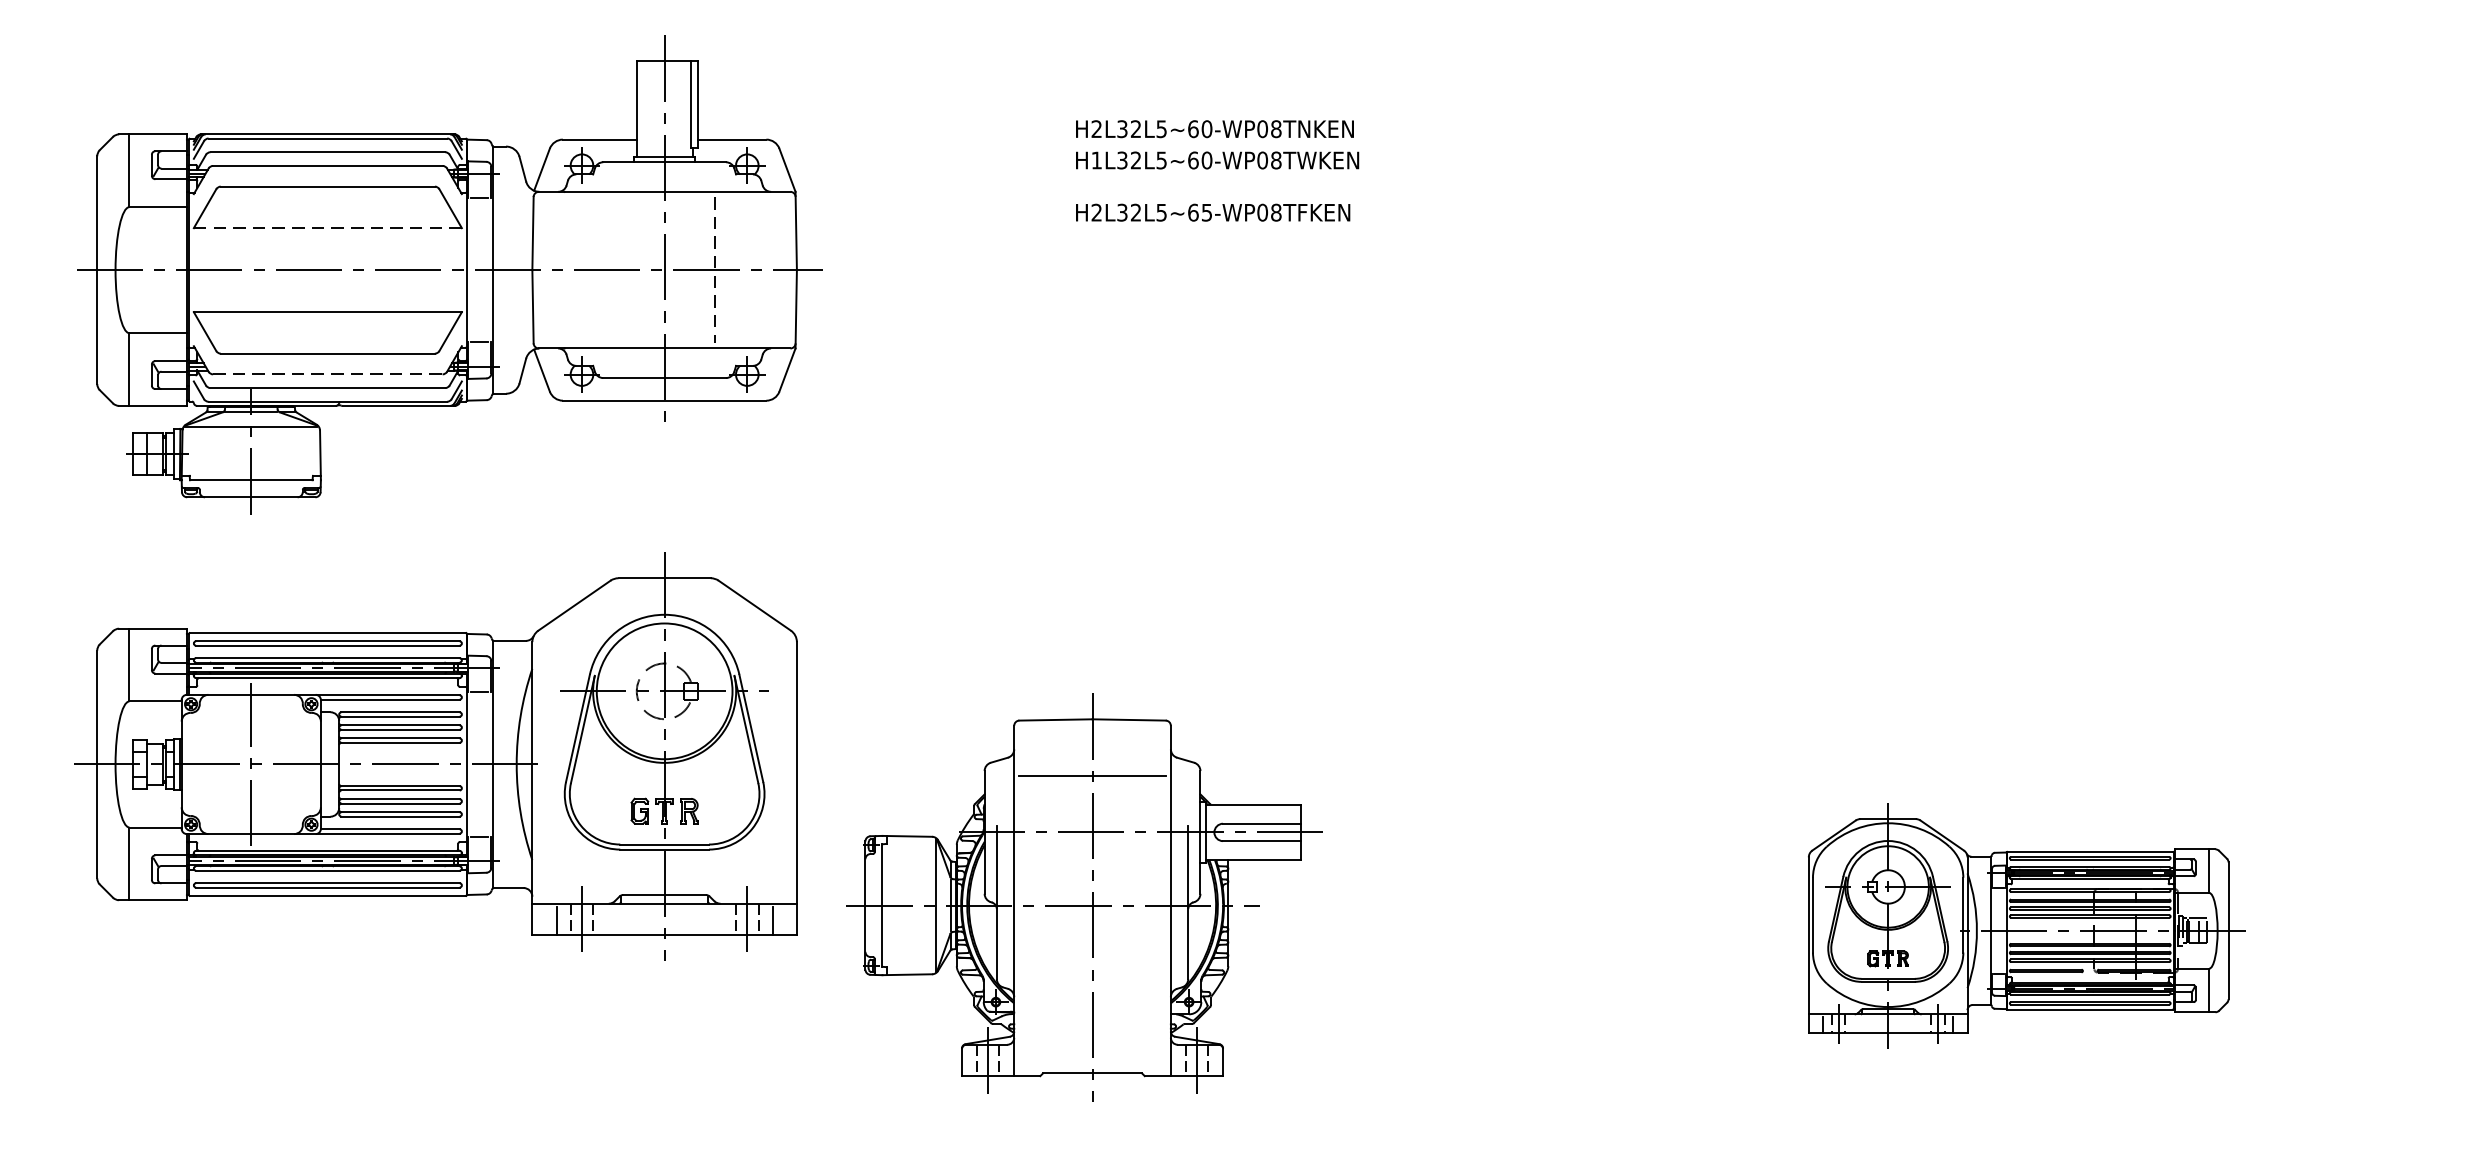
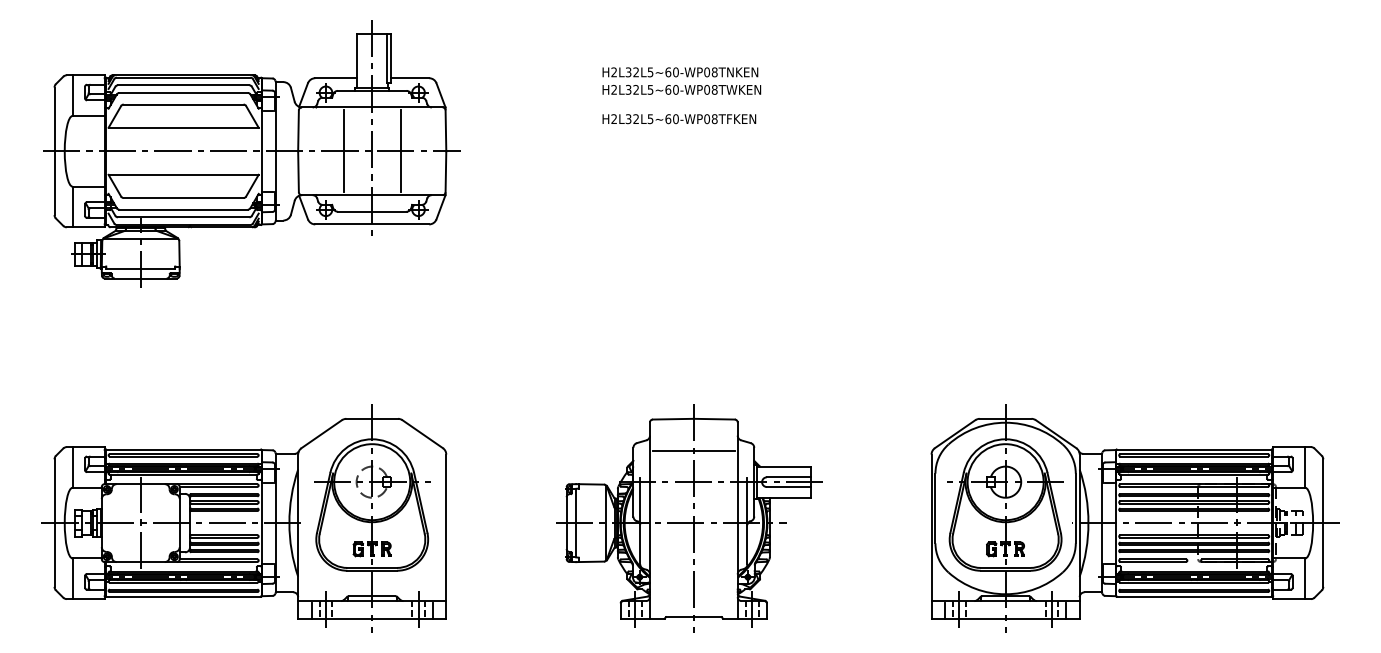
text: (1095, 159) -> (613, 89), H1L32L5~60-WP08TWKEN -> H2L32L5~60-WP08TWKEN
text: (1206, 213) -> (675, 119), H2L32L5~65-WP08TFKEN -> H2L32L5~60-WP08TFKEN
line: (329, 227) -> (184, 127), dashed -> solid
line: (613, 270) -> (343, 151), added
line: (715, 270) -> (400, 151), dashed -> solid
line: (329, 374) -> (184, 209), dashed -> solid
part: (436, 756) -> (244, 518), moved
part: (1084, 897) -> (689, 518), moved
part: (2025, 925) -> (1134, 518), size x1.67

